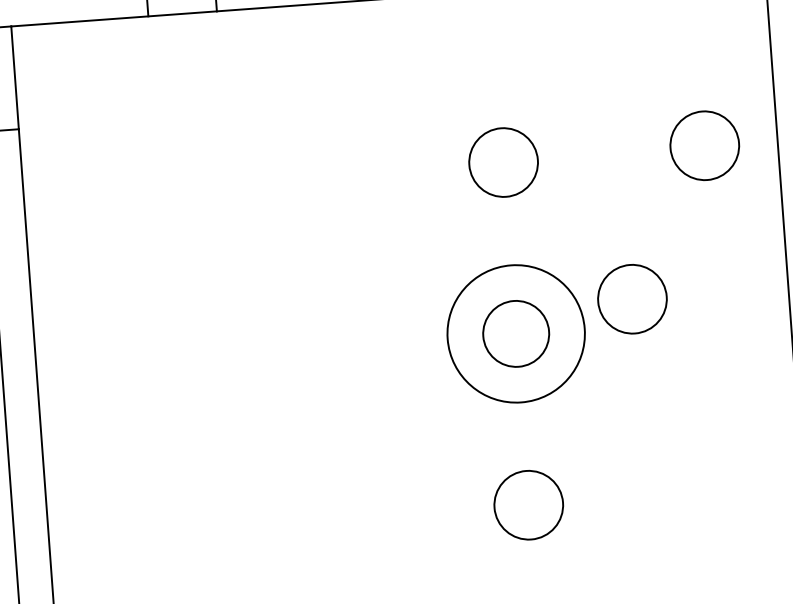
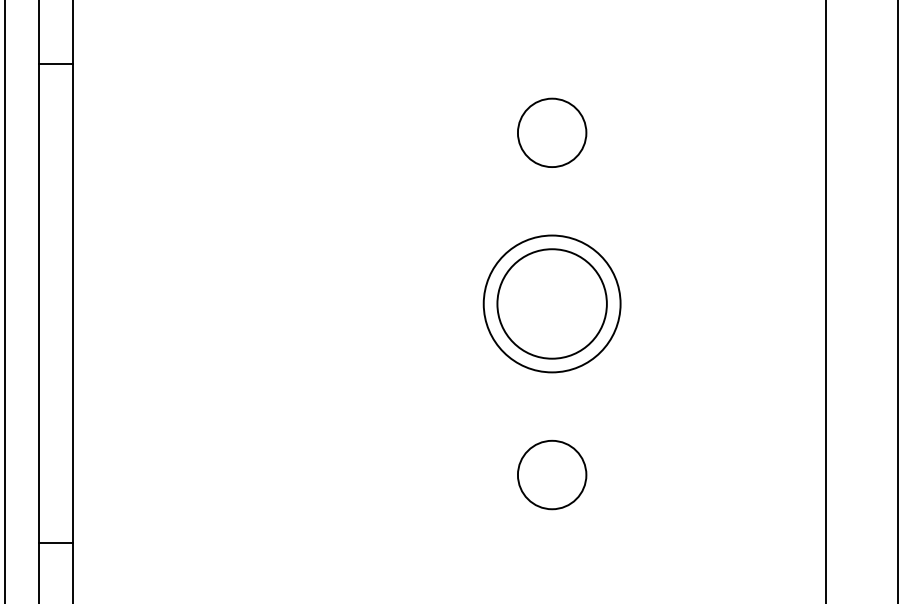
circle: (705, 145) -> (753, 130), removed
circle: (632, 298) -> (670, 277), removed
circle: (515, 333) -> (551, 303), size x1.67

